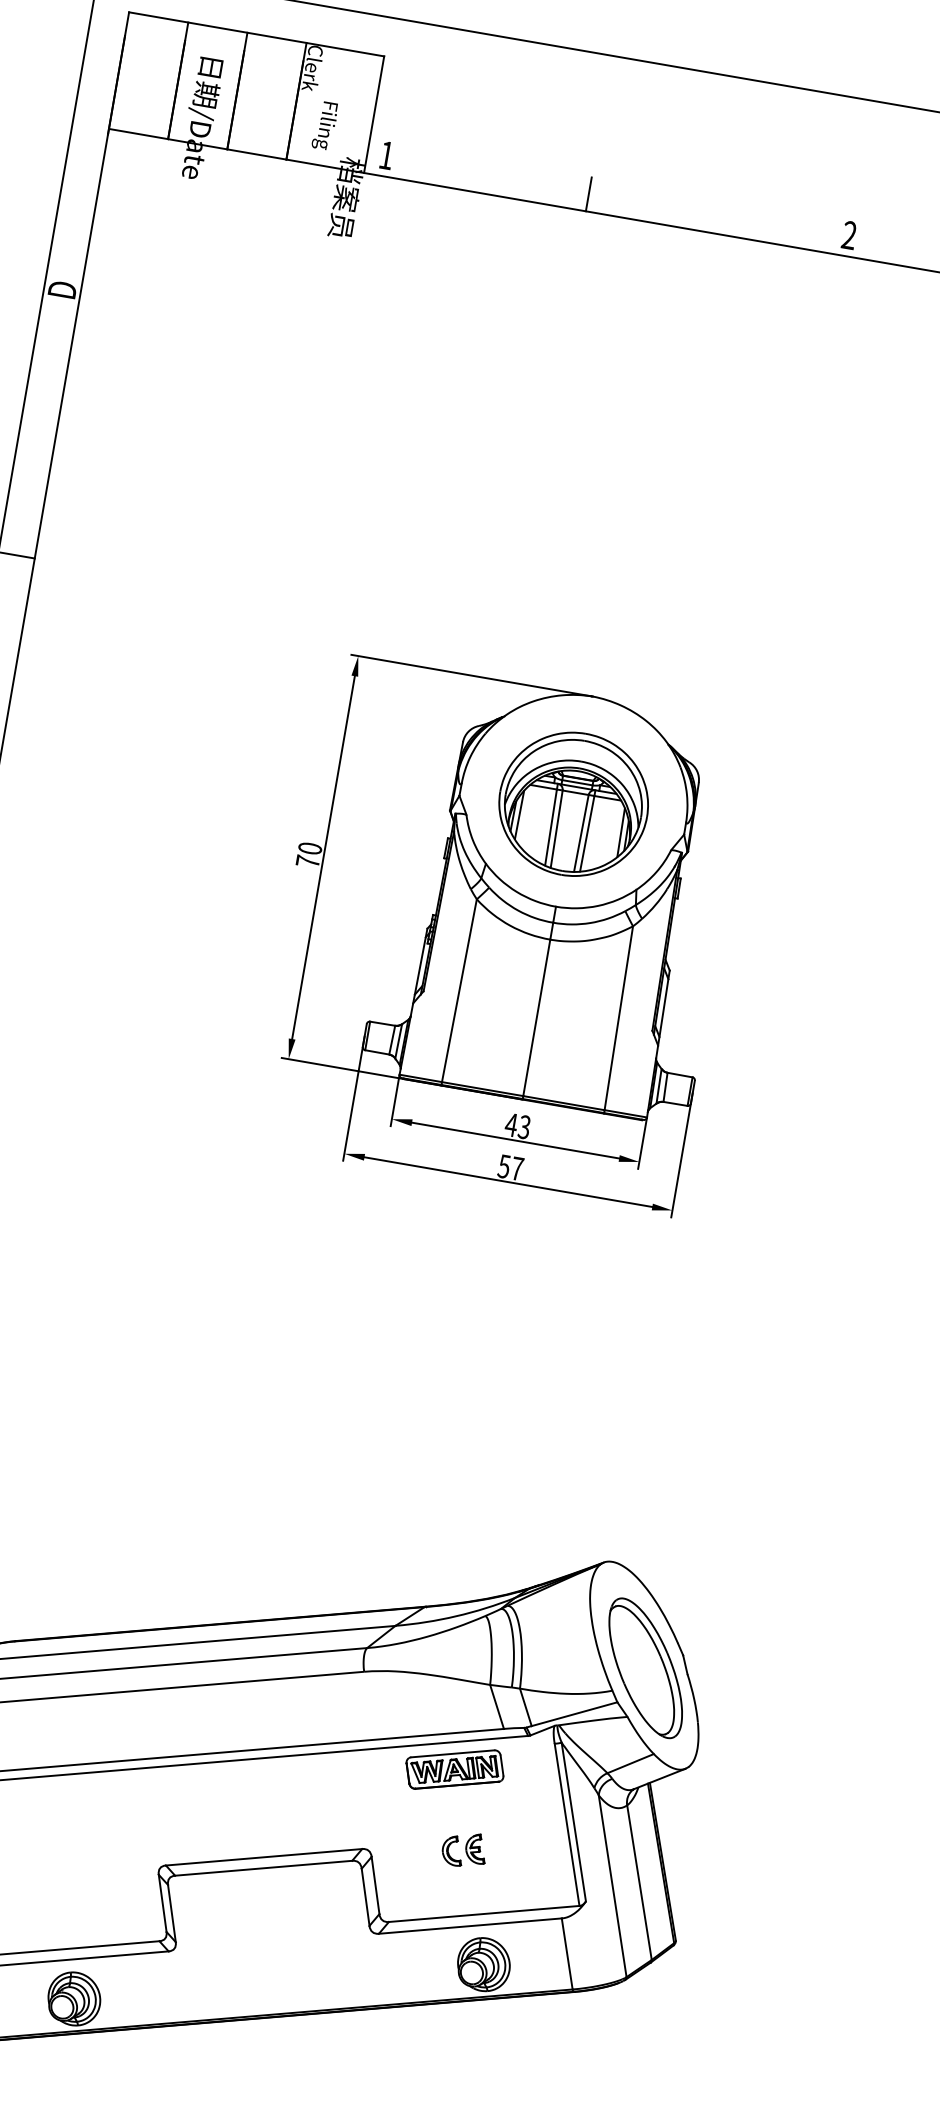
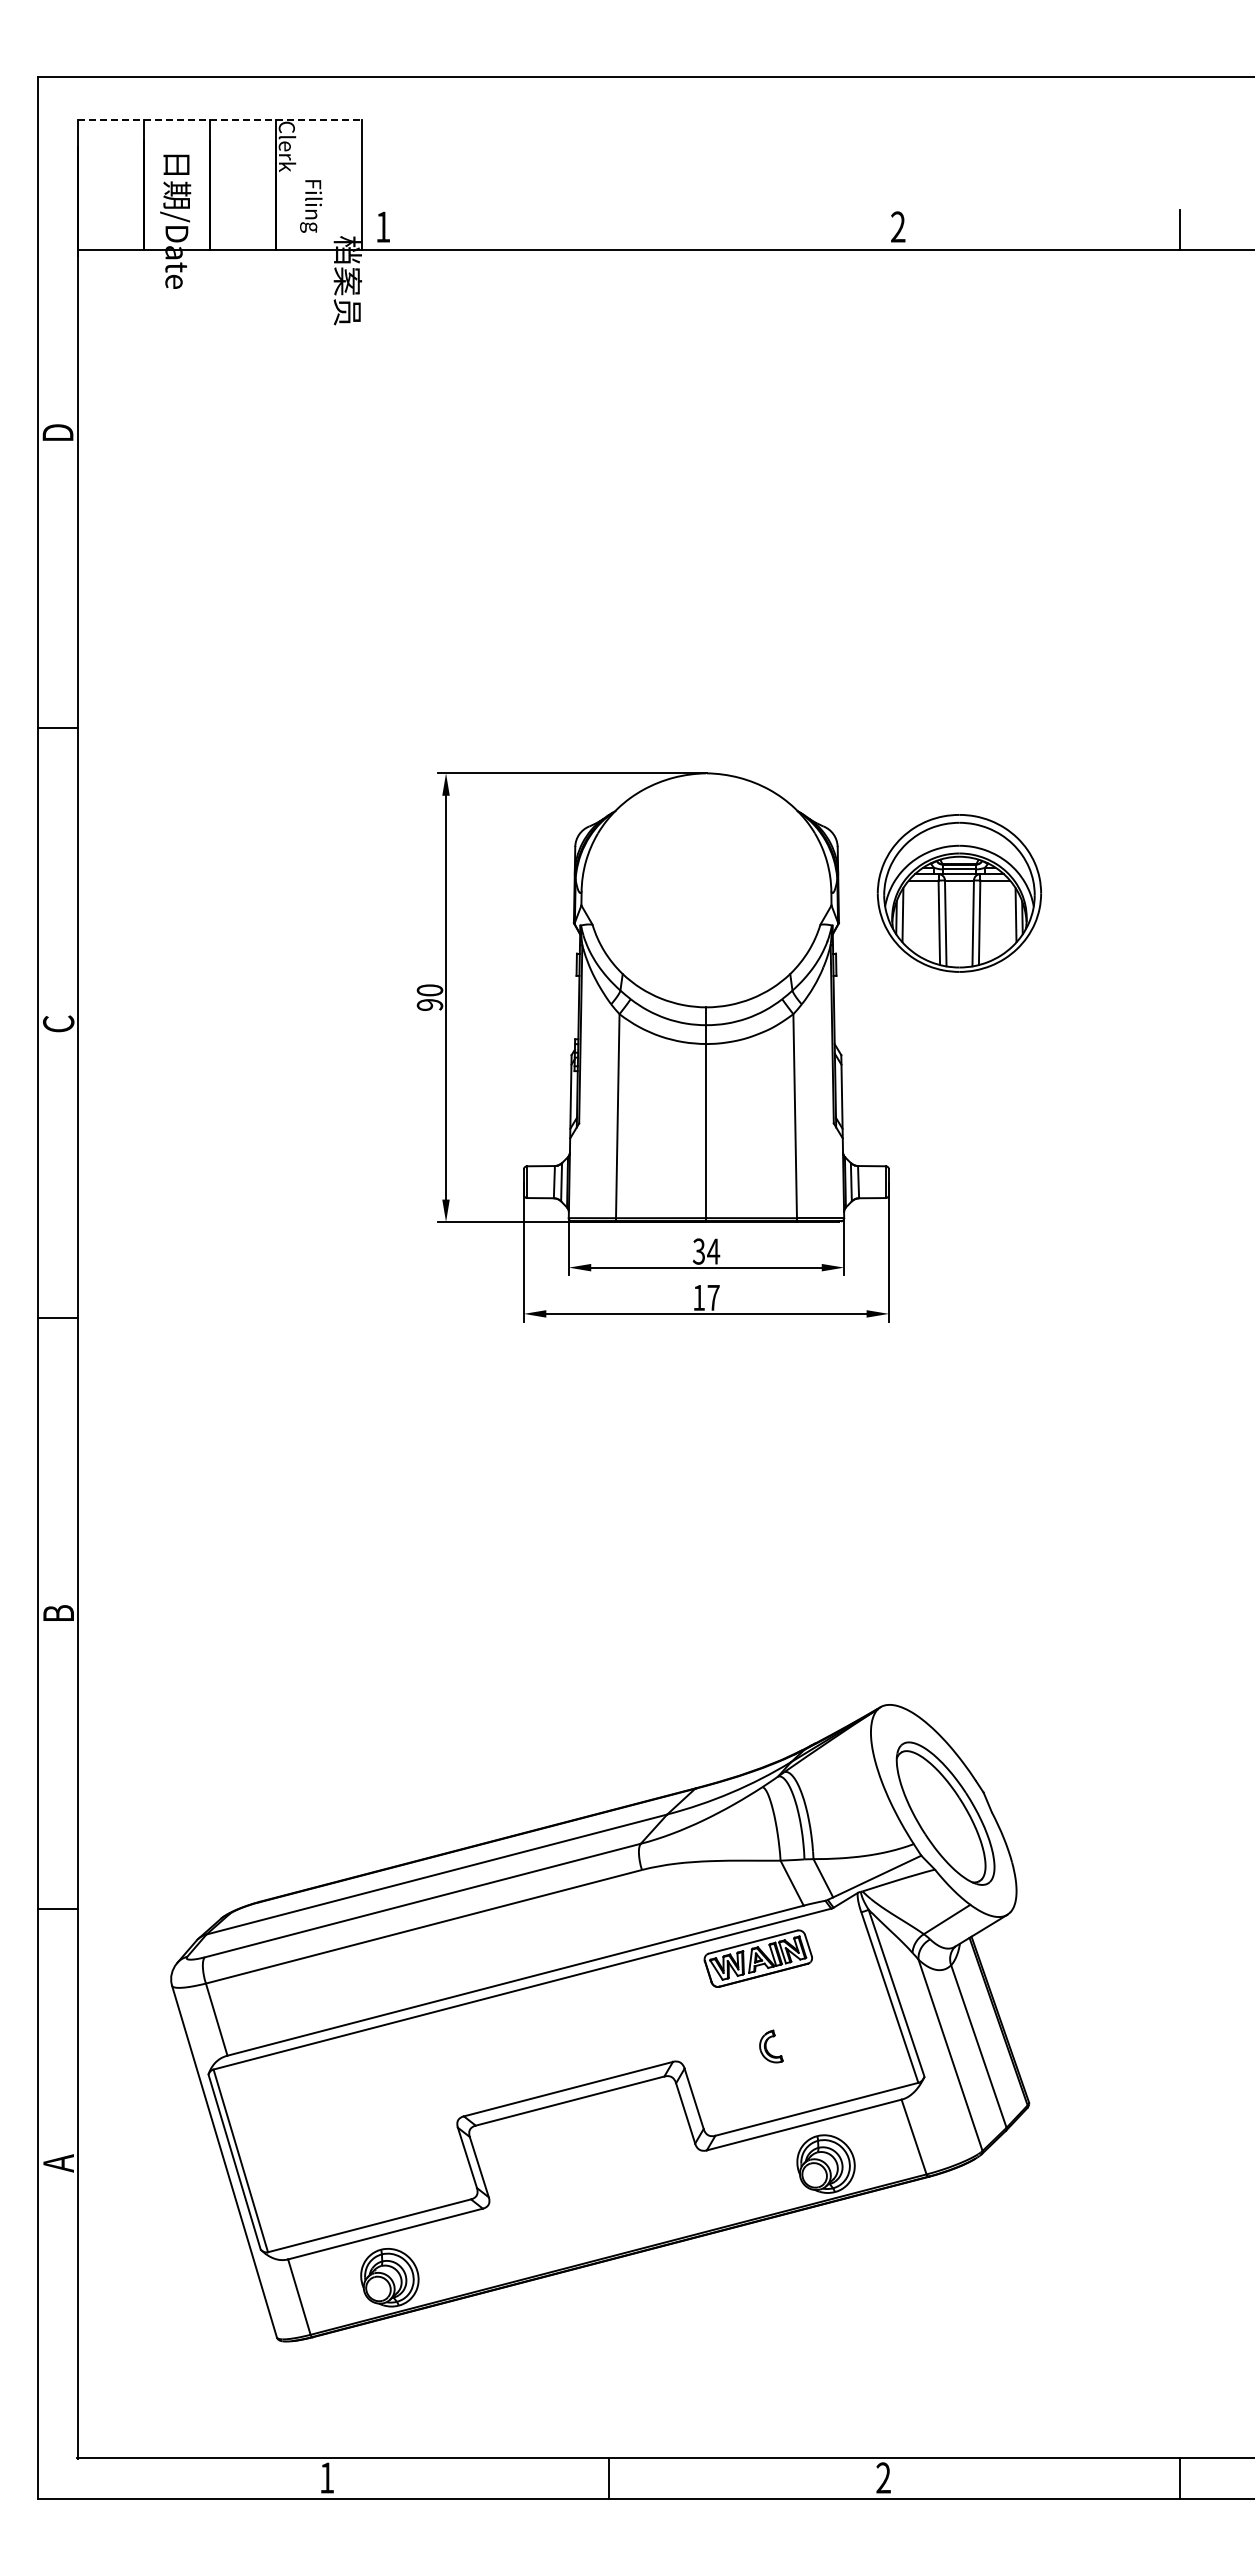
line: (257, 34) -> (220, 120), solid -> dashed
line: (588, 194) -> (608, 231), removed
part: (572, 804) -> (958, 893), moved
text: (307, 861) -> (429, 1004), 70 -> 90
text: (518, 1126) -> (706, 1251), 43 -> 34
text: (503, 1167) -> (698, 1298), 57 -> 17
part: (476, 1848) -> (796, 2039), removed

